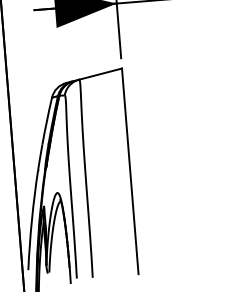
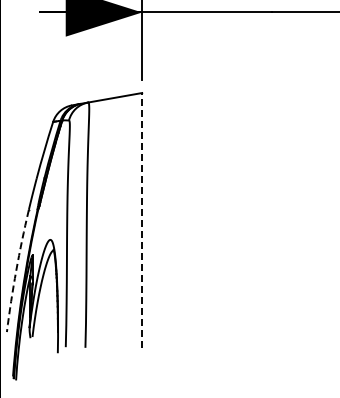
line: (130, 170) -> (142, 219), solid -> dashed
arc: (32, 219) -> (16, 270), solid -> dashed

